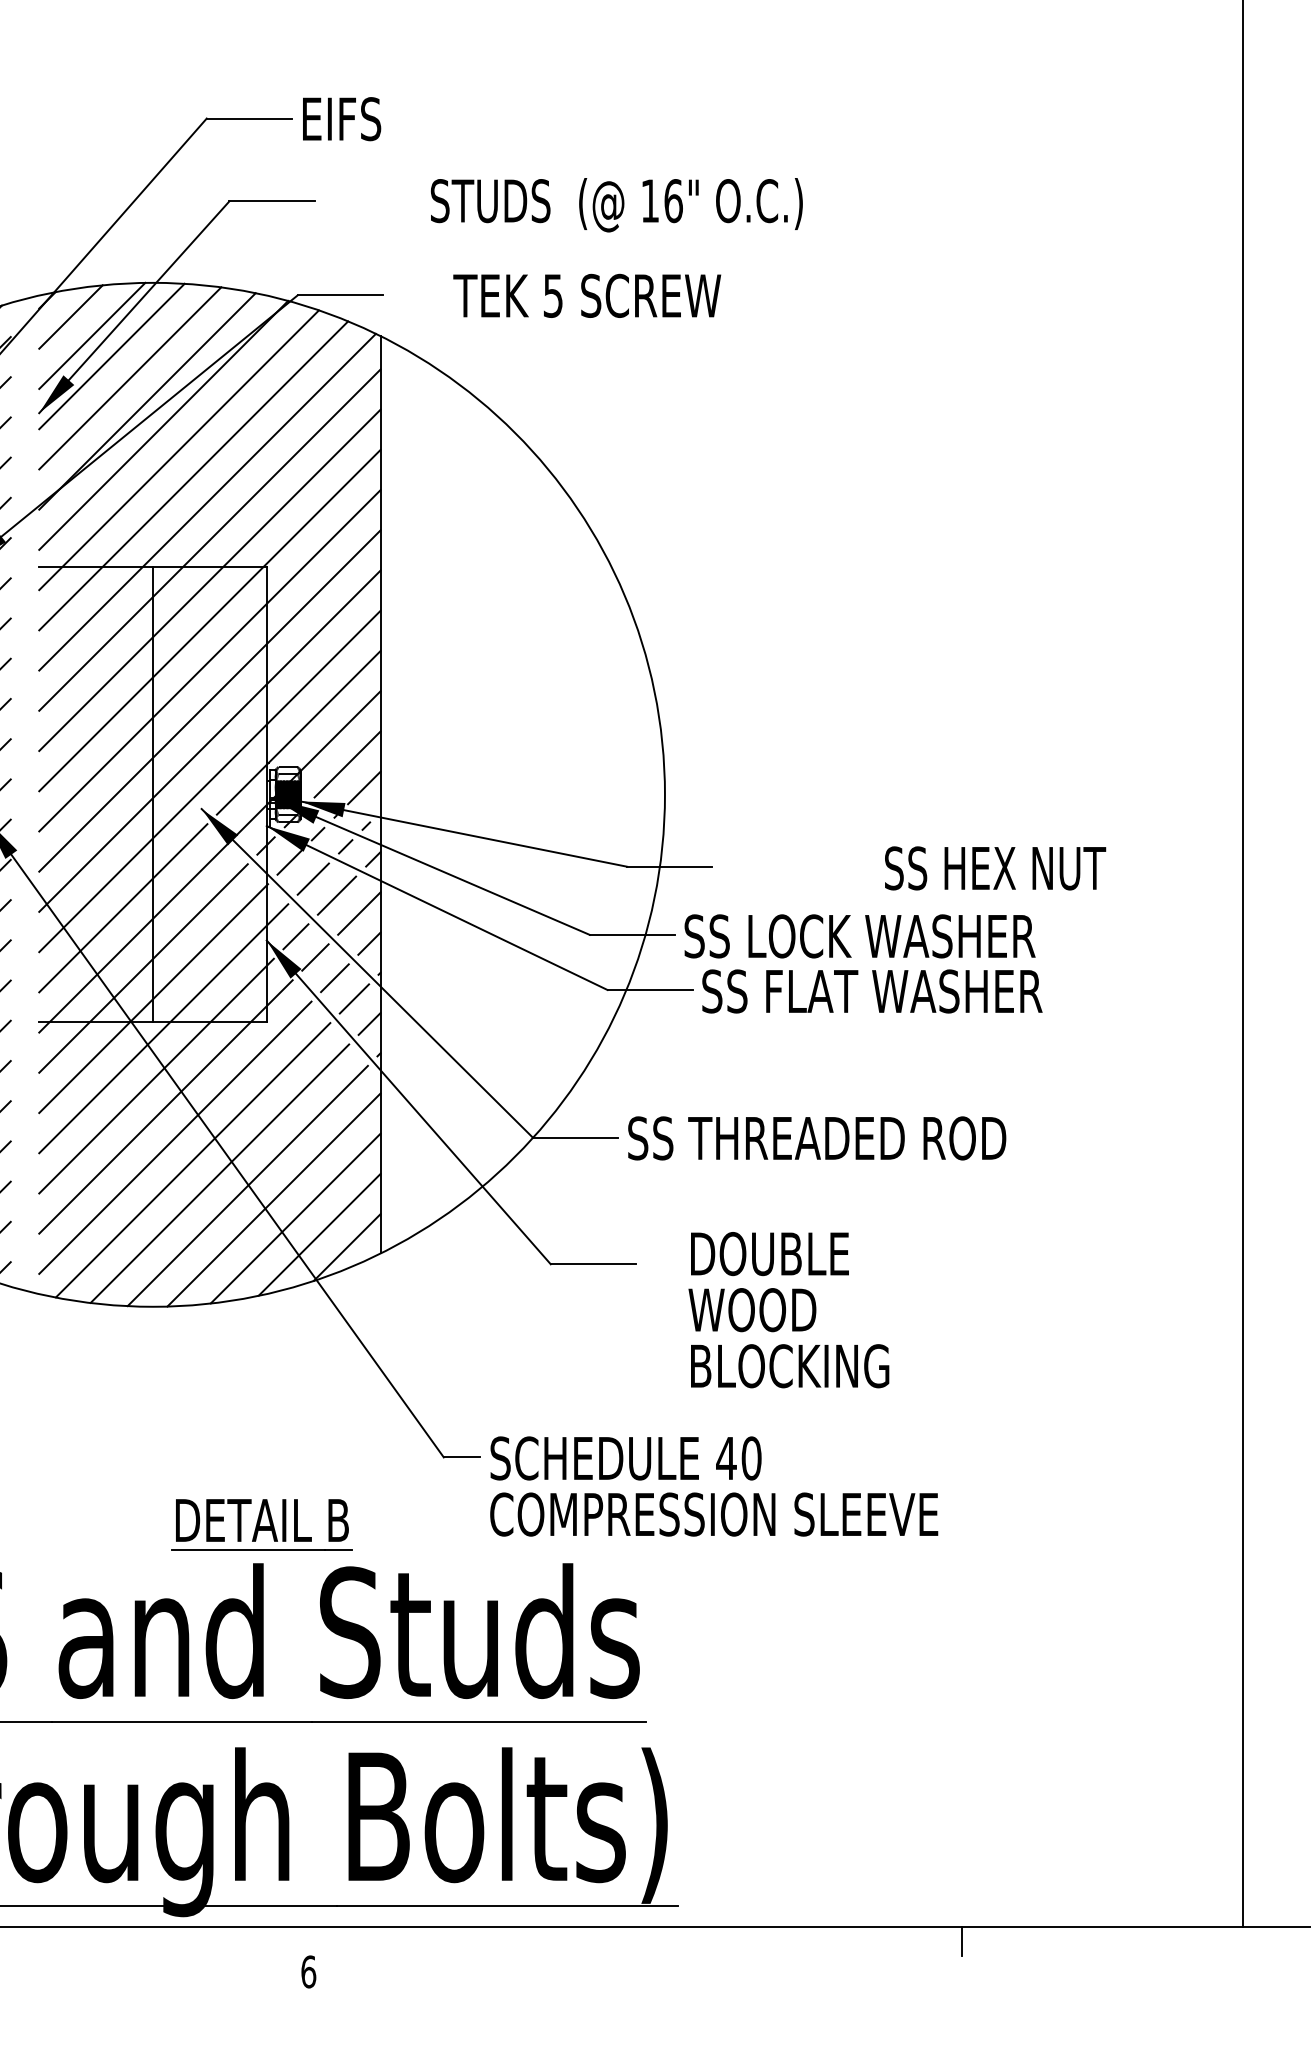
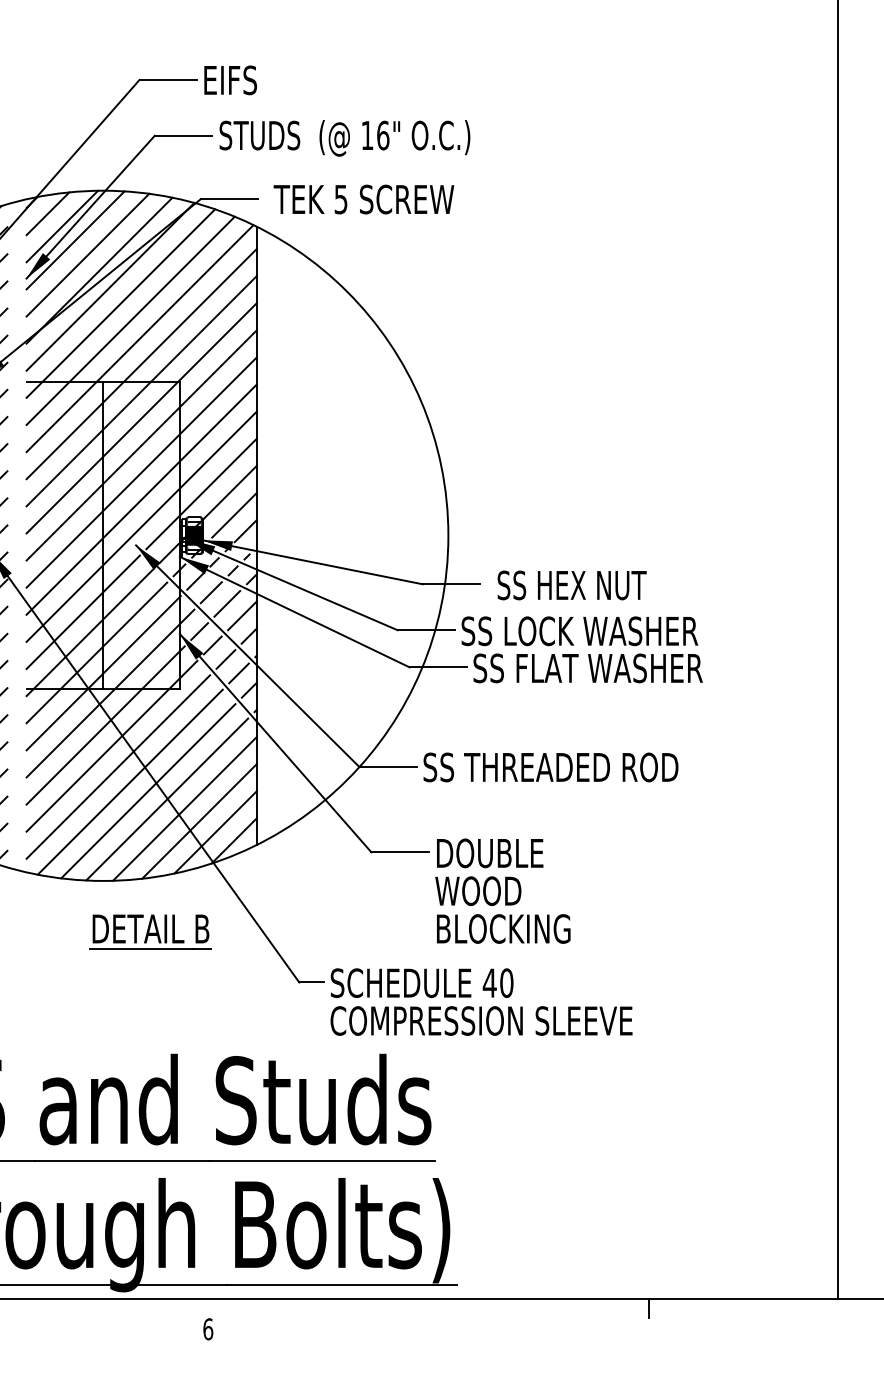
text: (616, 205) -> (344, 138), moved
text: (586, 295) -> (363, 199), moved
text: (994, 868) -> (571, 585), moved
text: (788, 1309) -> (502, 890), moved
part: (261, 1524) -> (150, 931), moved

